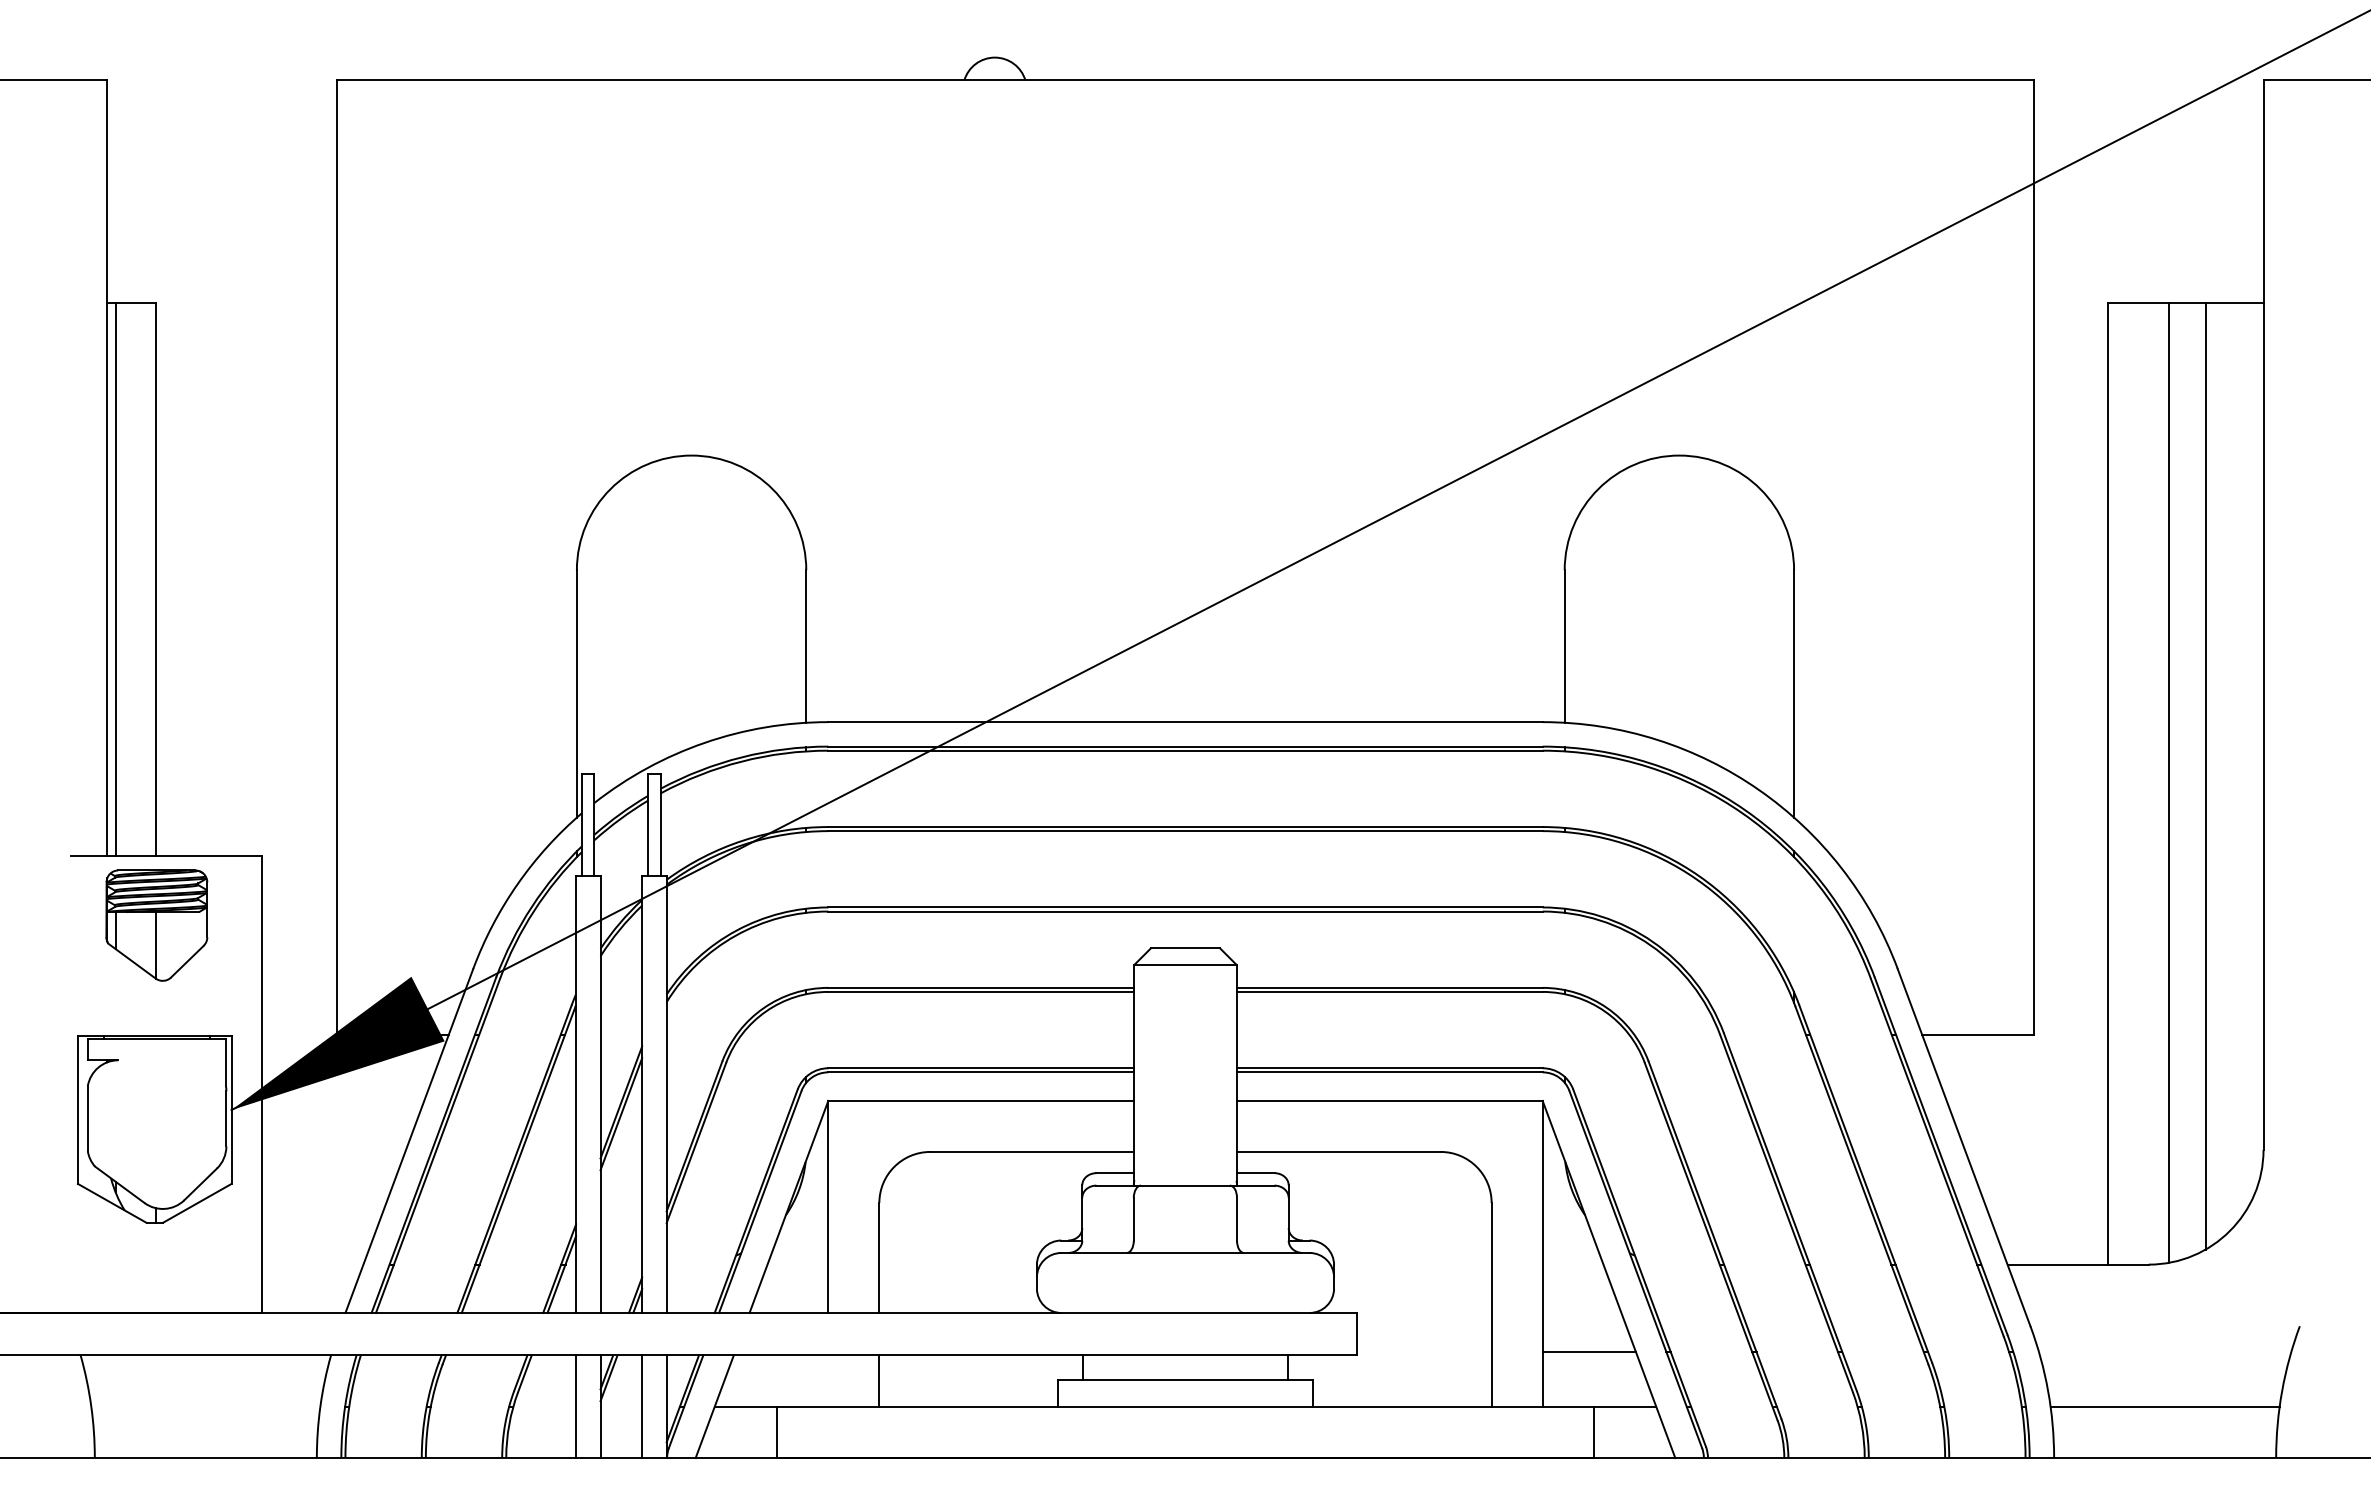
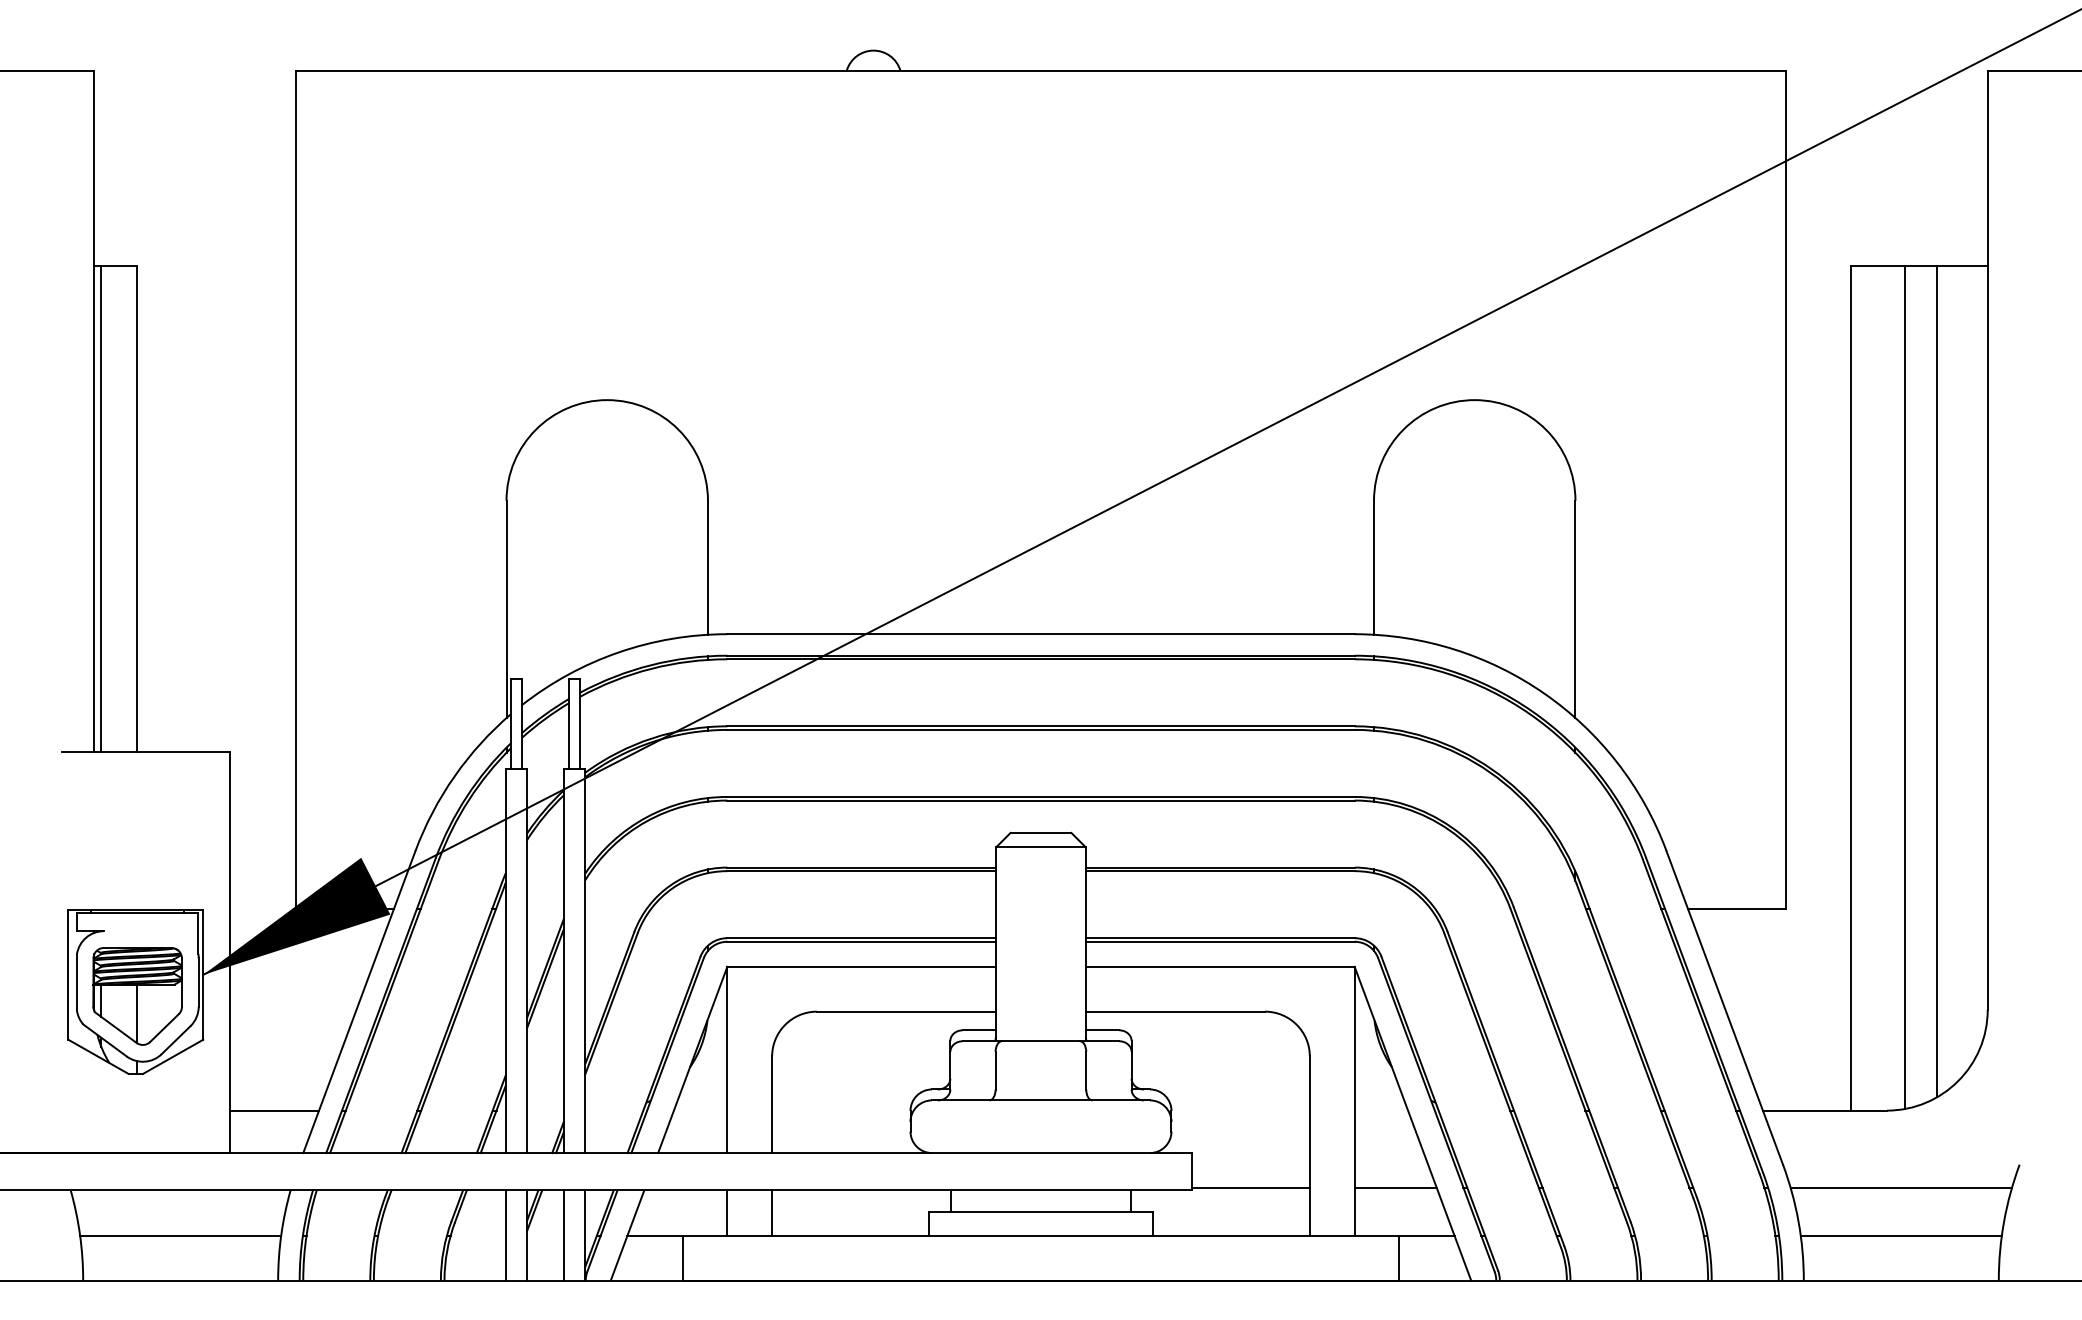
part: (156, 925) -> (137, 996), moved
line: (312, 1264) -> (274, 1110), added
line: (1423, 1352) -> (1250, 1187), added
line: (2164, 1352) -> (1900, 1187), added
line: (828, 1381) -> (727, 1213), added
line: (205, 1407) -> (180, 1236), added

